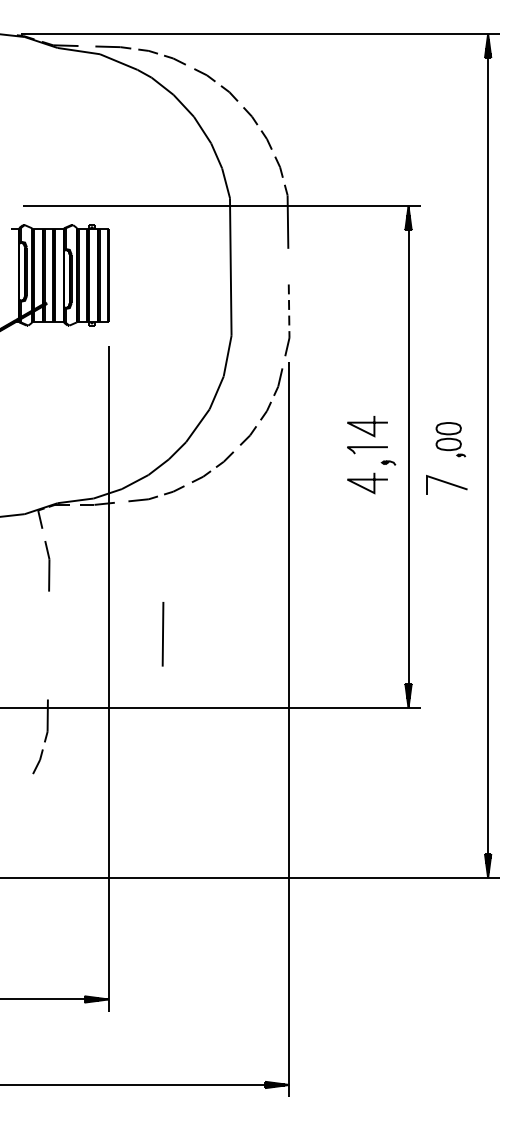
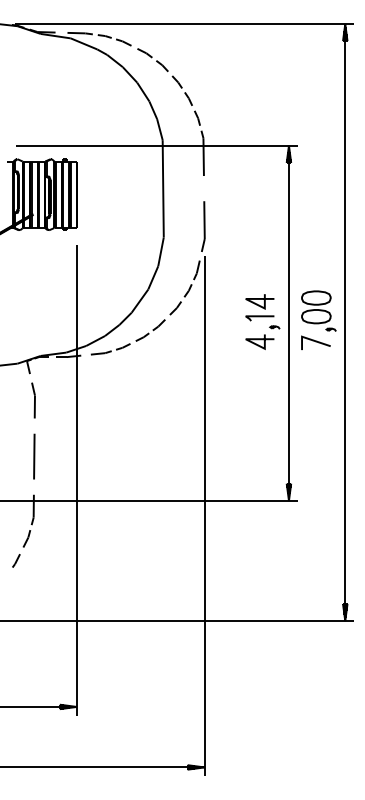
line: (289, 311) -> (204, 220), dashed -> solid
part: (450, 438) -> (318, 310), size x1.67
line: (163, 634) -> (34, 456), moved
line: (23, 792) -> (16, 560), added

